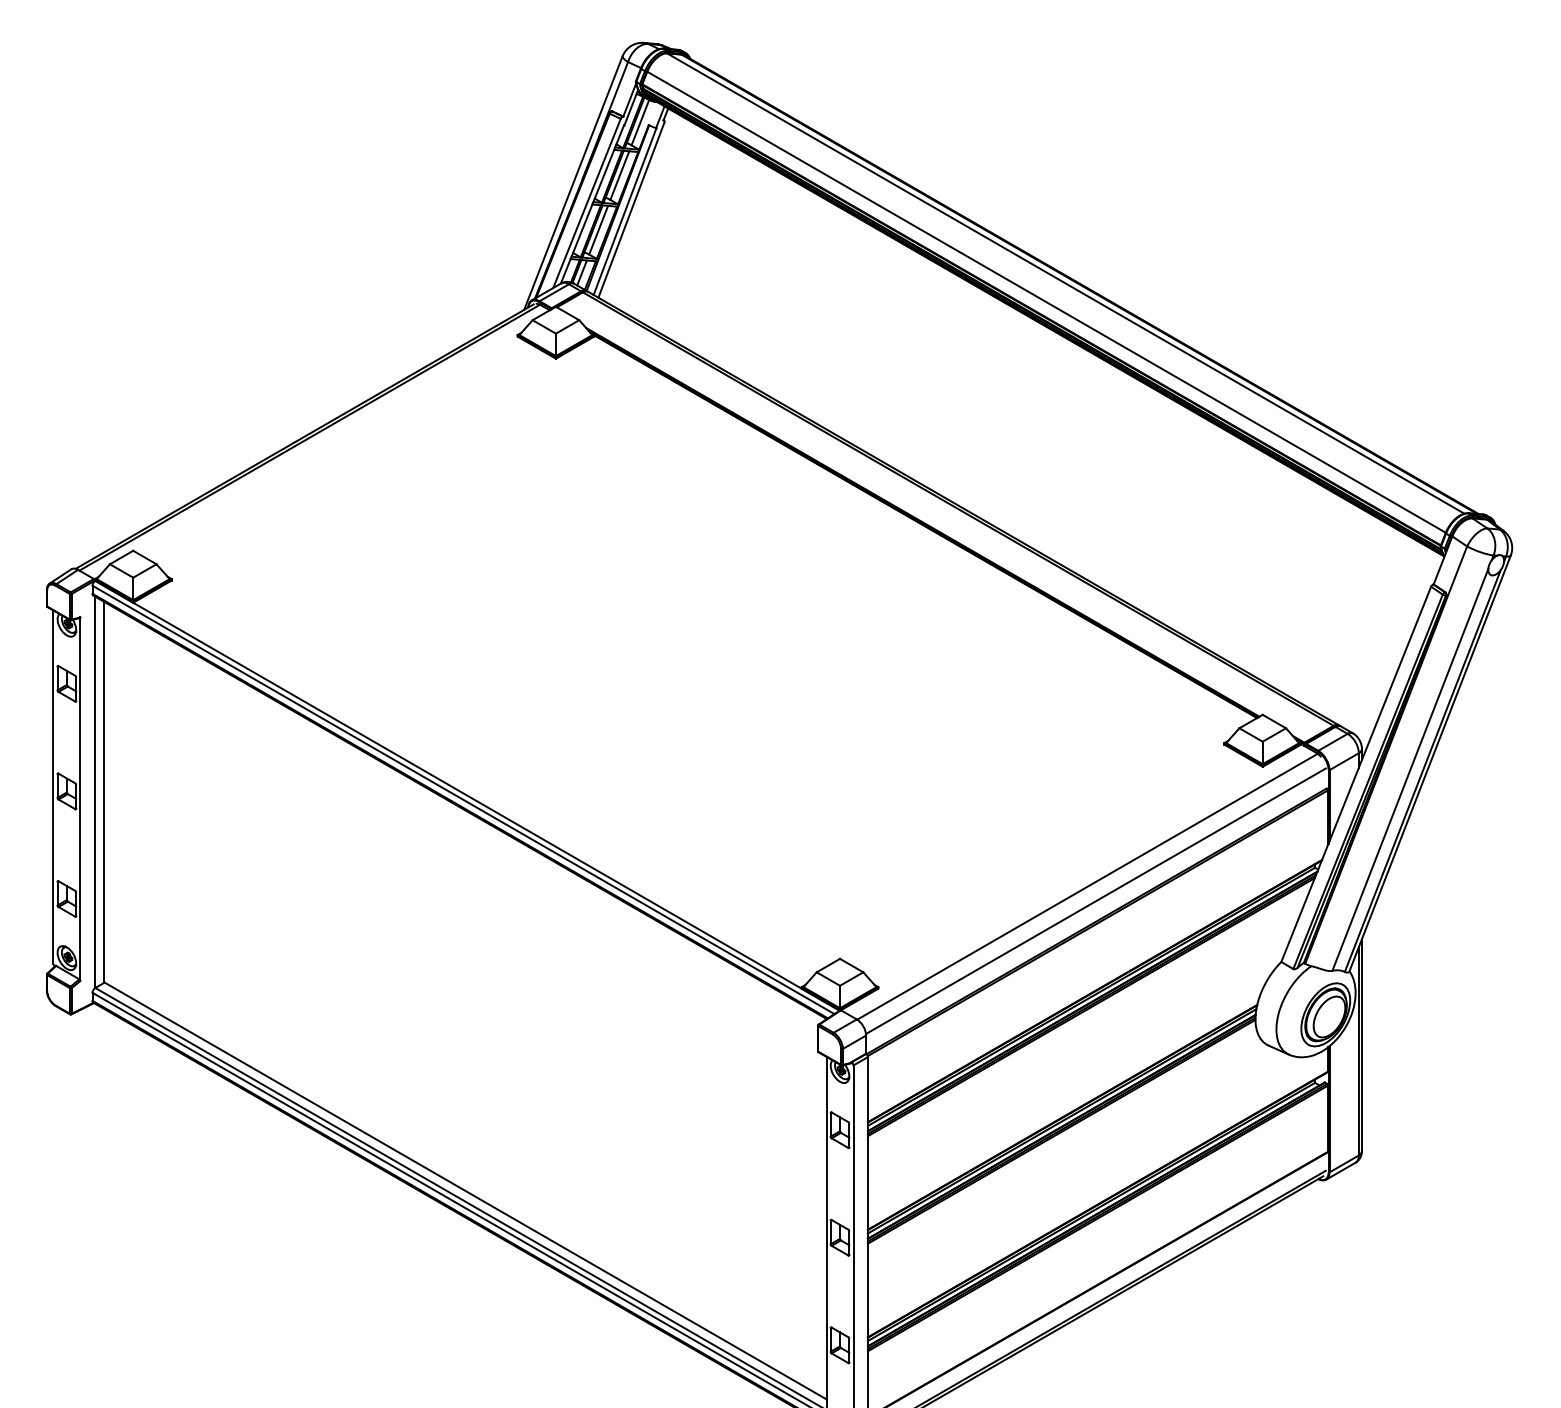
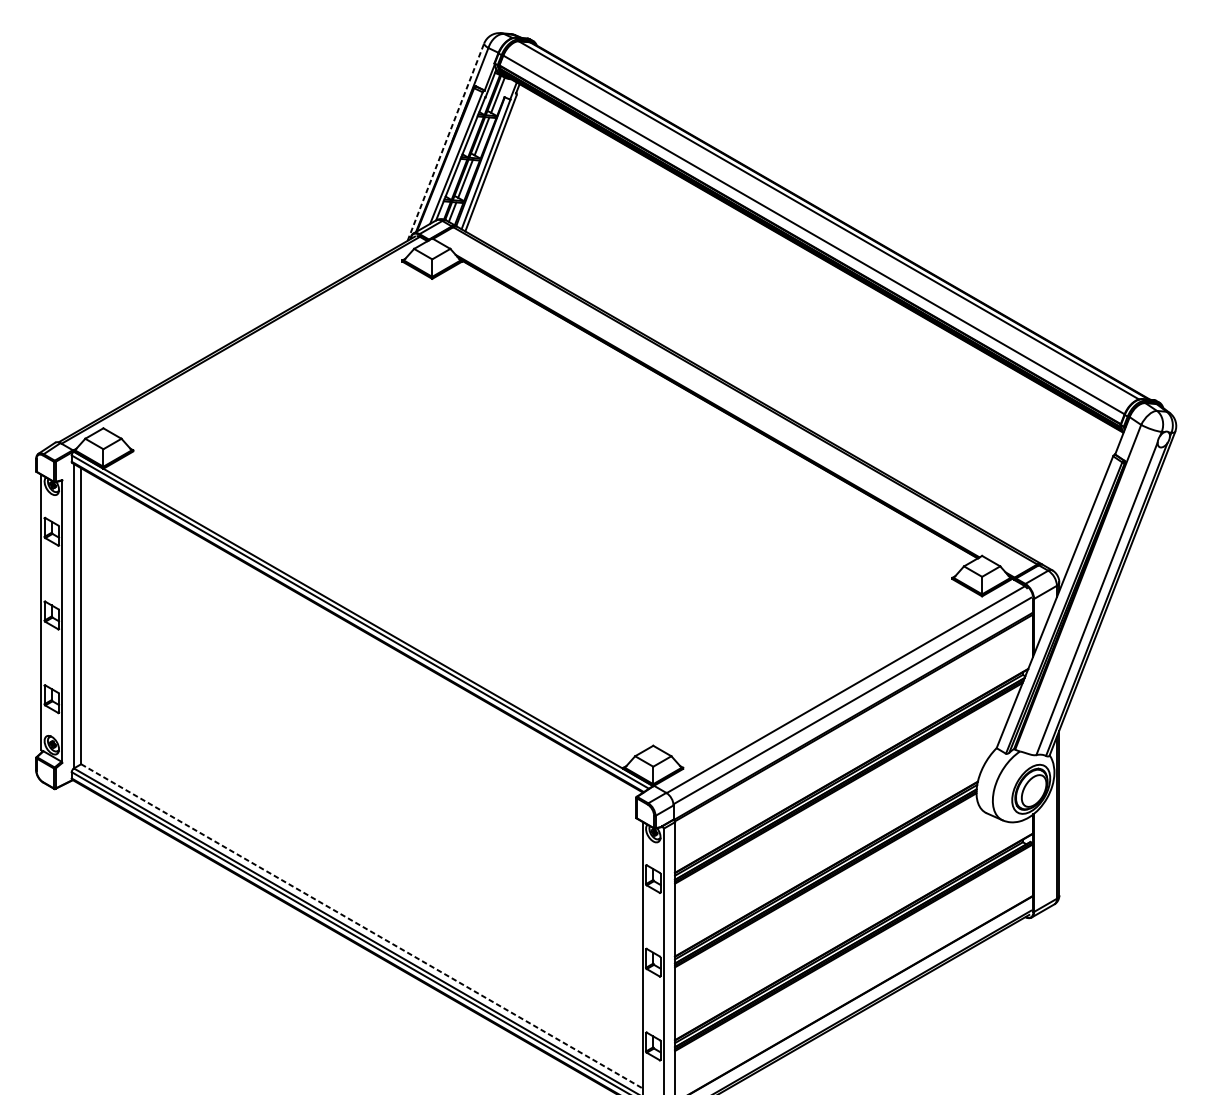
line: (573, 182) -> (445, 141), solid -> dashed
line: (465, 1190) -> (361, 925), solid -> dashed

